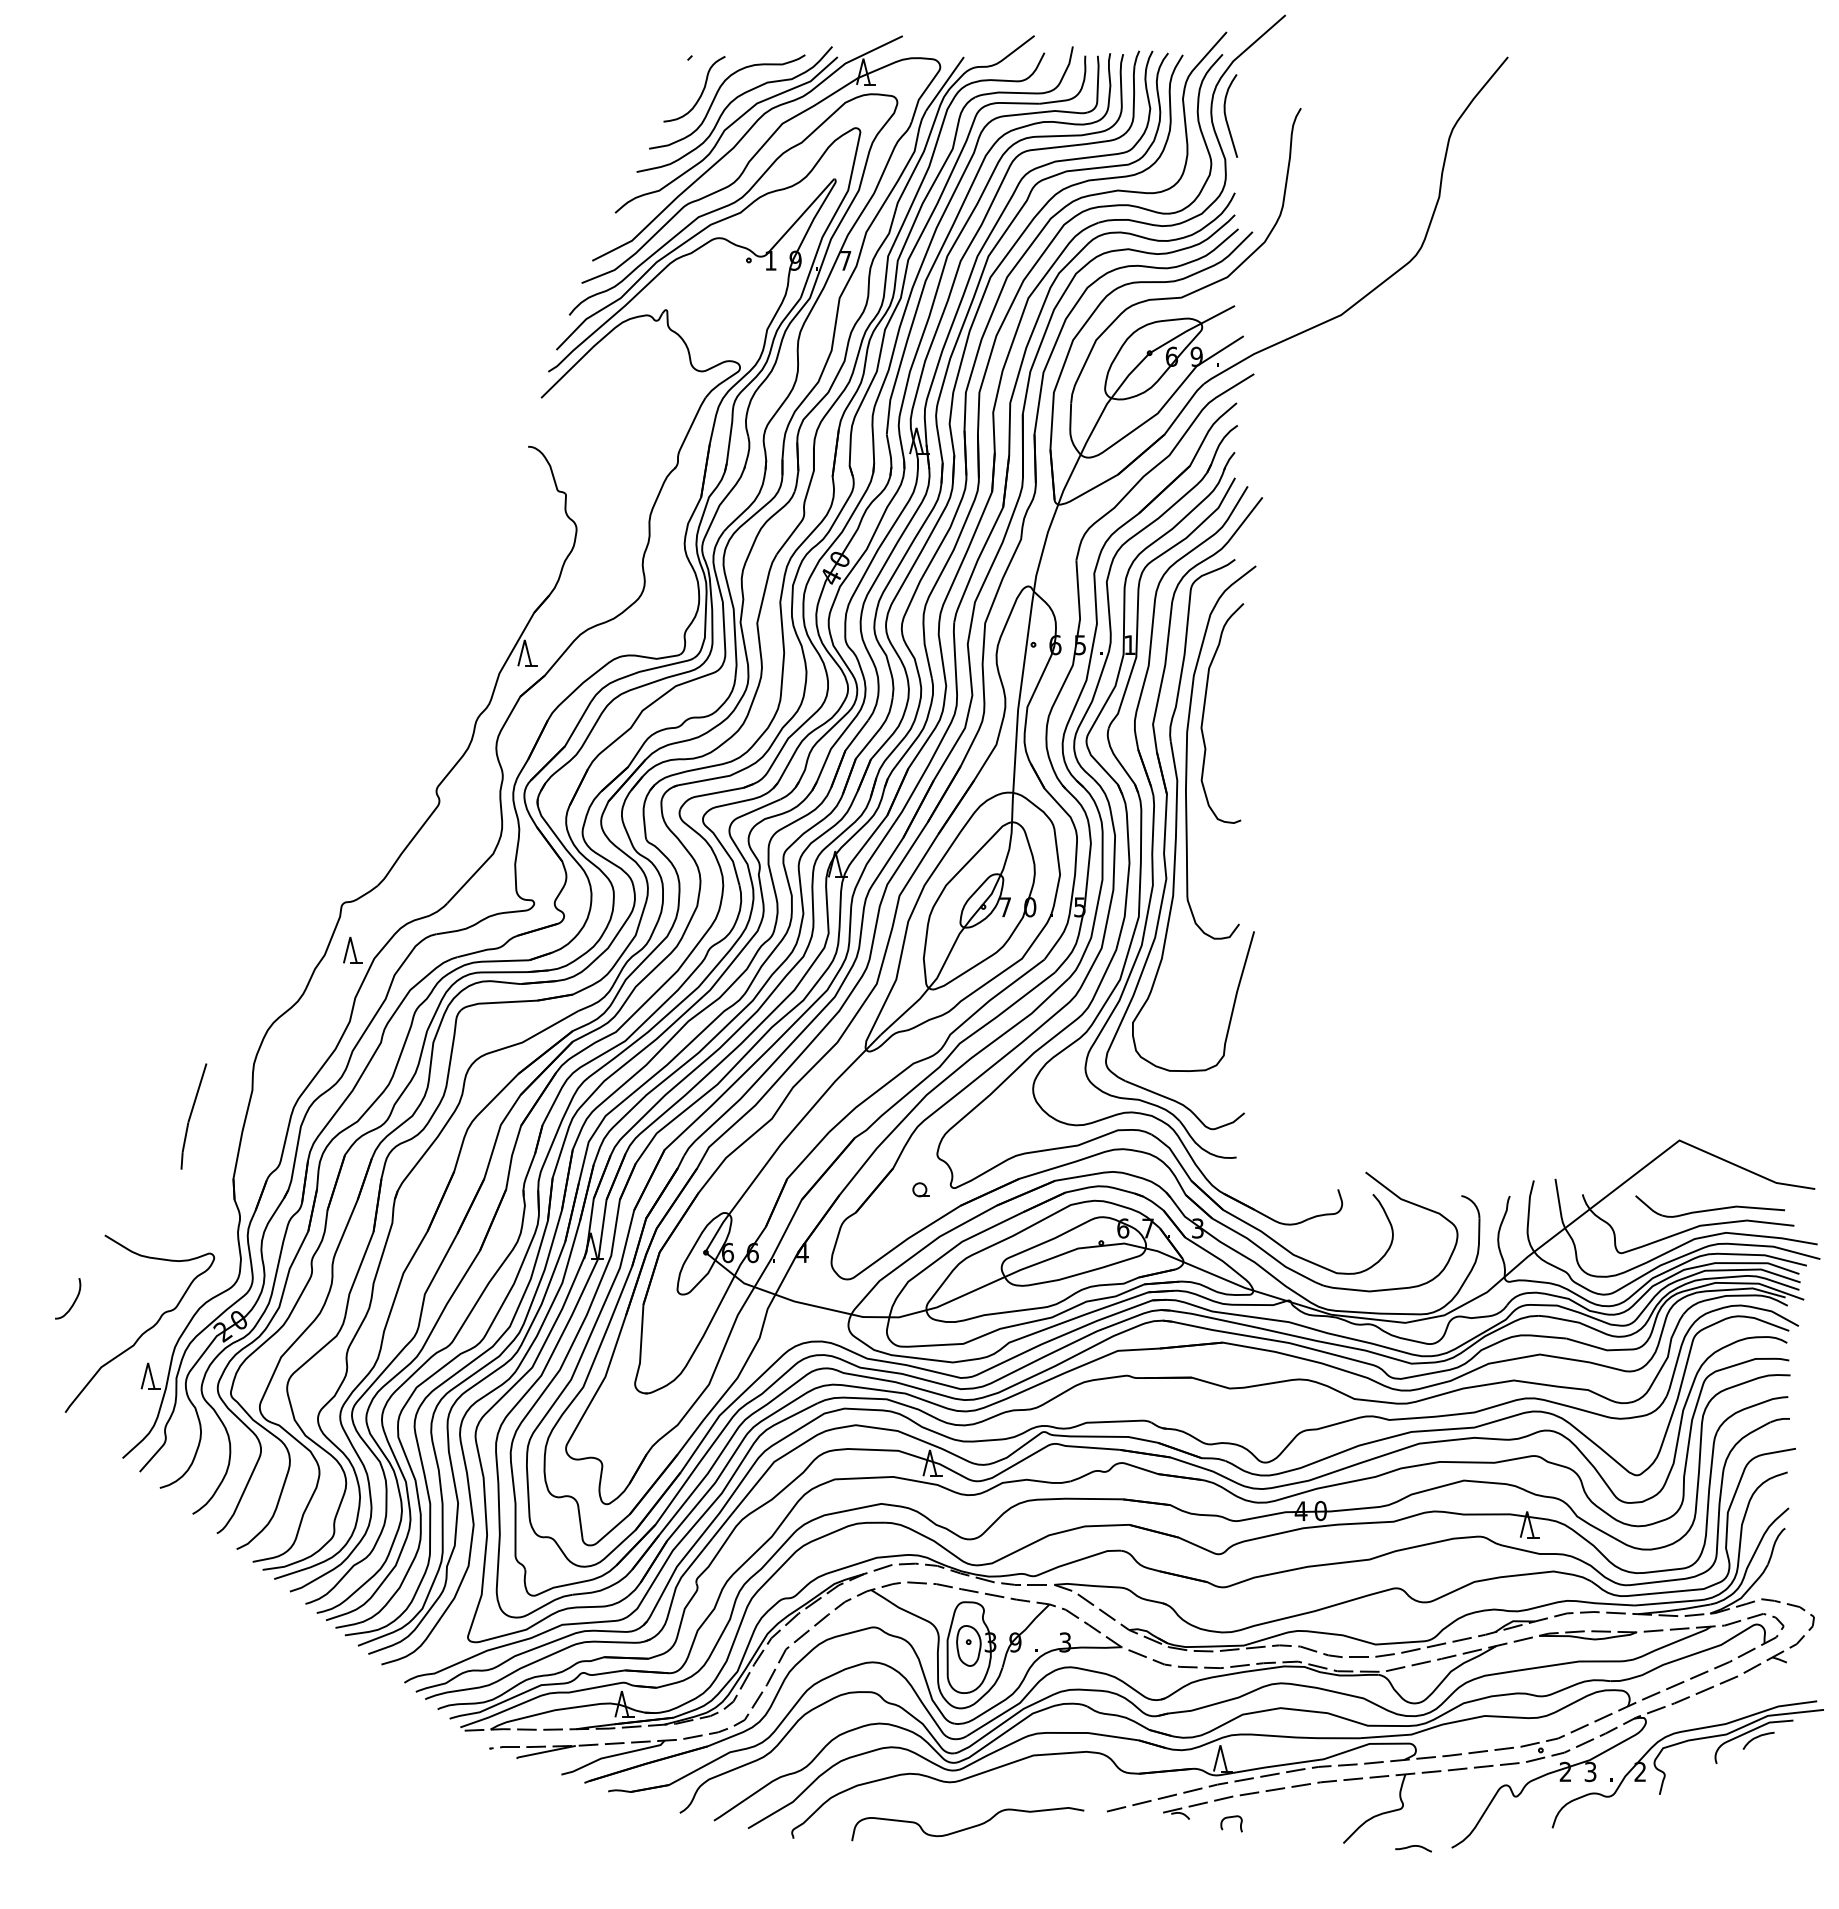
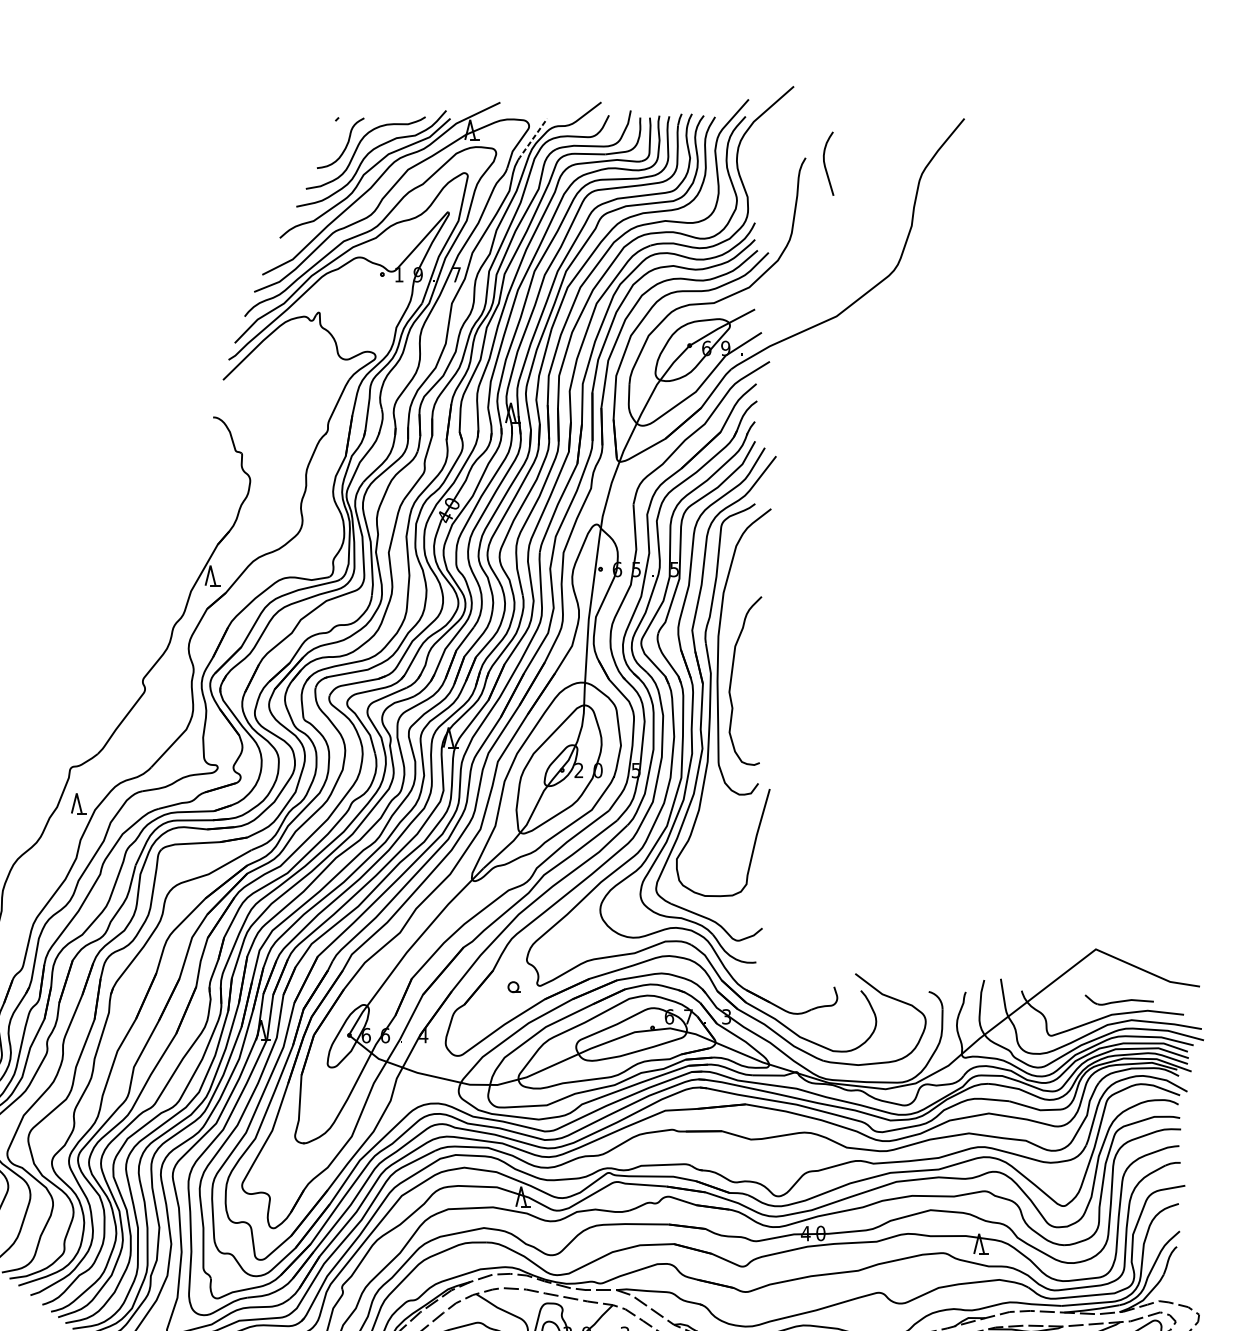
line: (944, 84) -> (532, 139), solid -> dashed
curve: (1226, 115) -> (825, 163), moved
text: (1129, 645) -> (674, 569), 1 -> 5
curve: (1204, 713) -> (731, 680), moved
text: (1004, 907) -> (578, 770), 7 -> 2
part: (1709, 1206) -> (1118, 999), size x0.6

